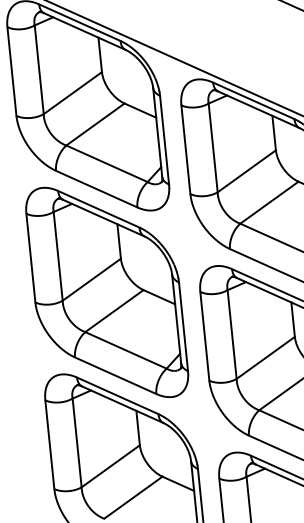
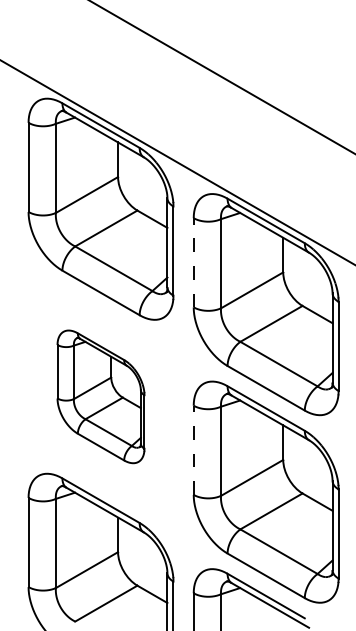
line: (185, 149) -> (193, 262), solid -> dashed
part: (106, 292) -> (100, 396), size x0.6
line: (204, 336) -> (193, 450), solid -> dashed

